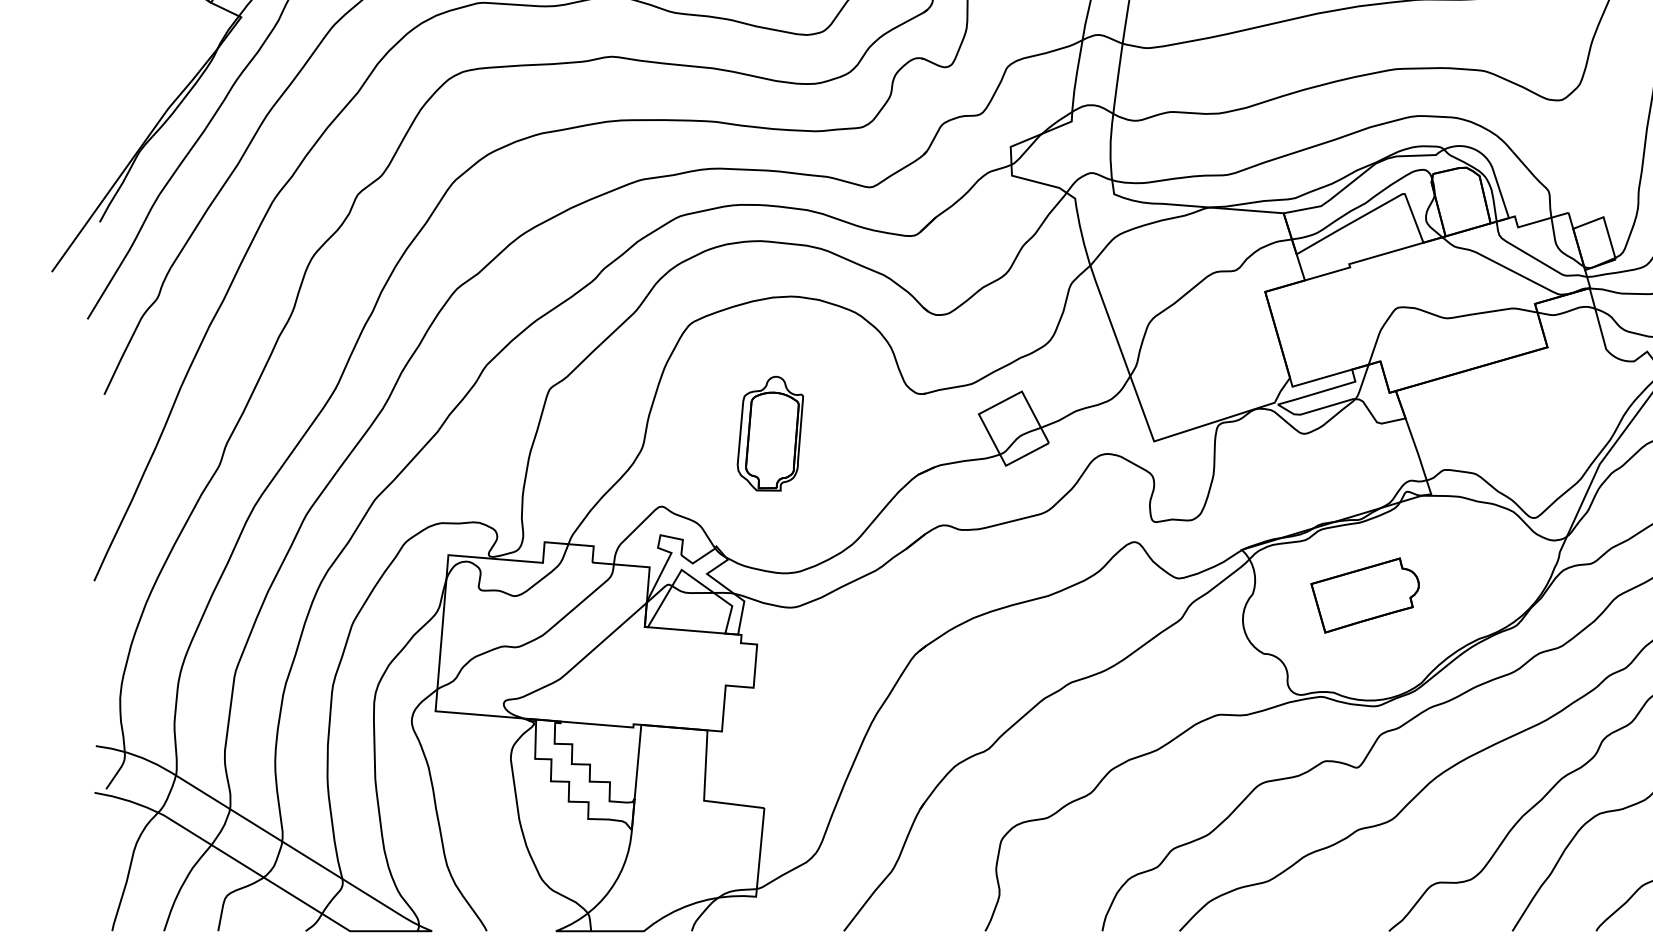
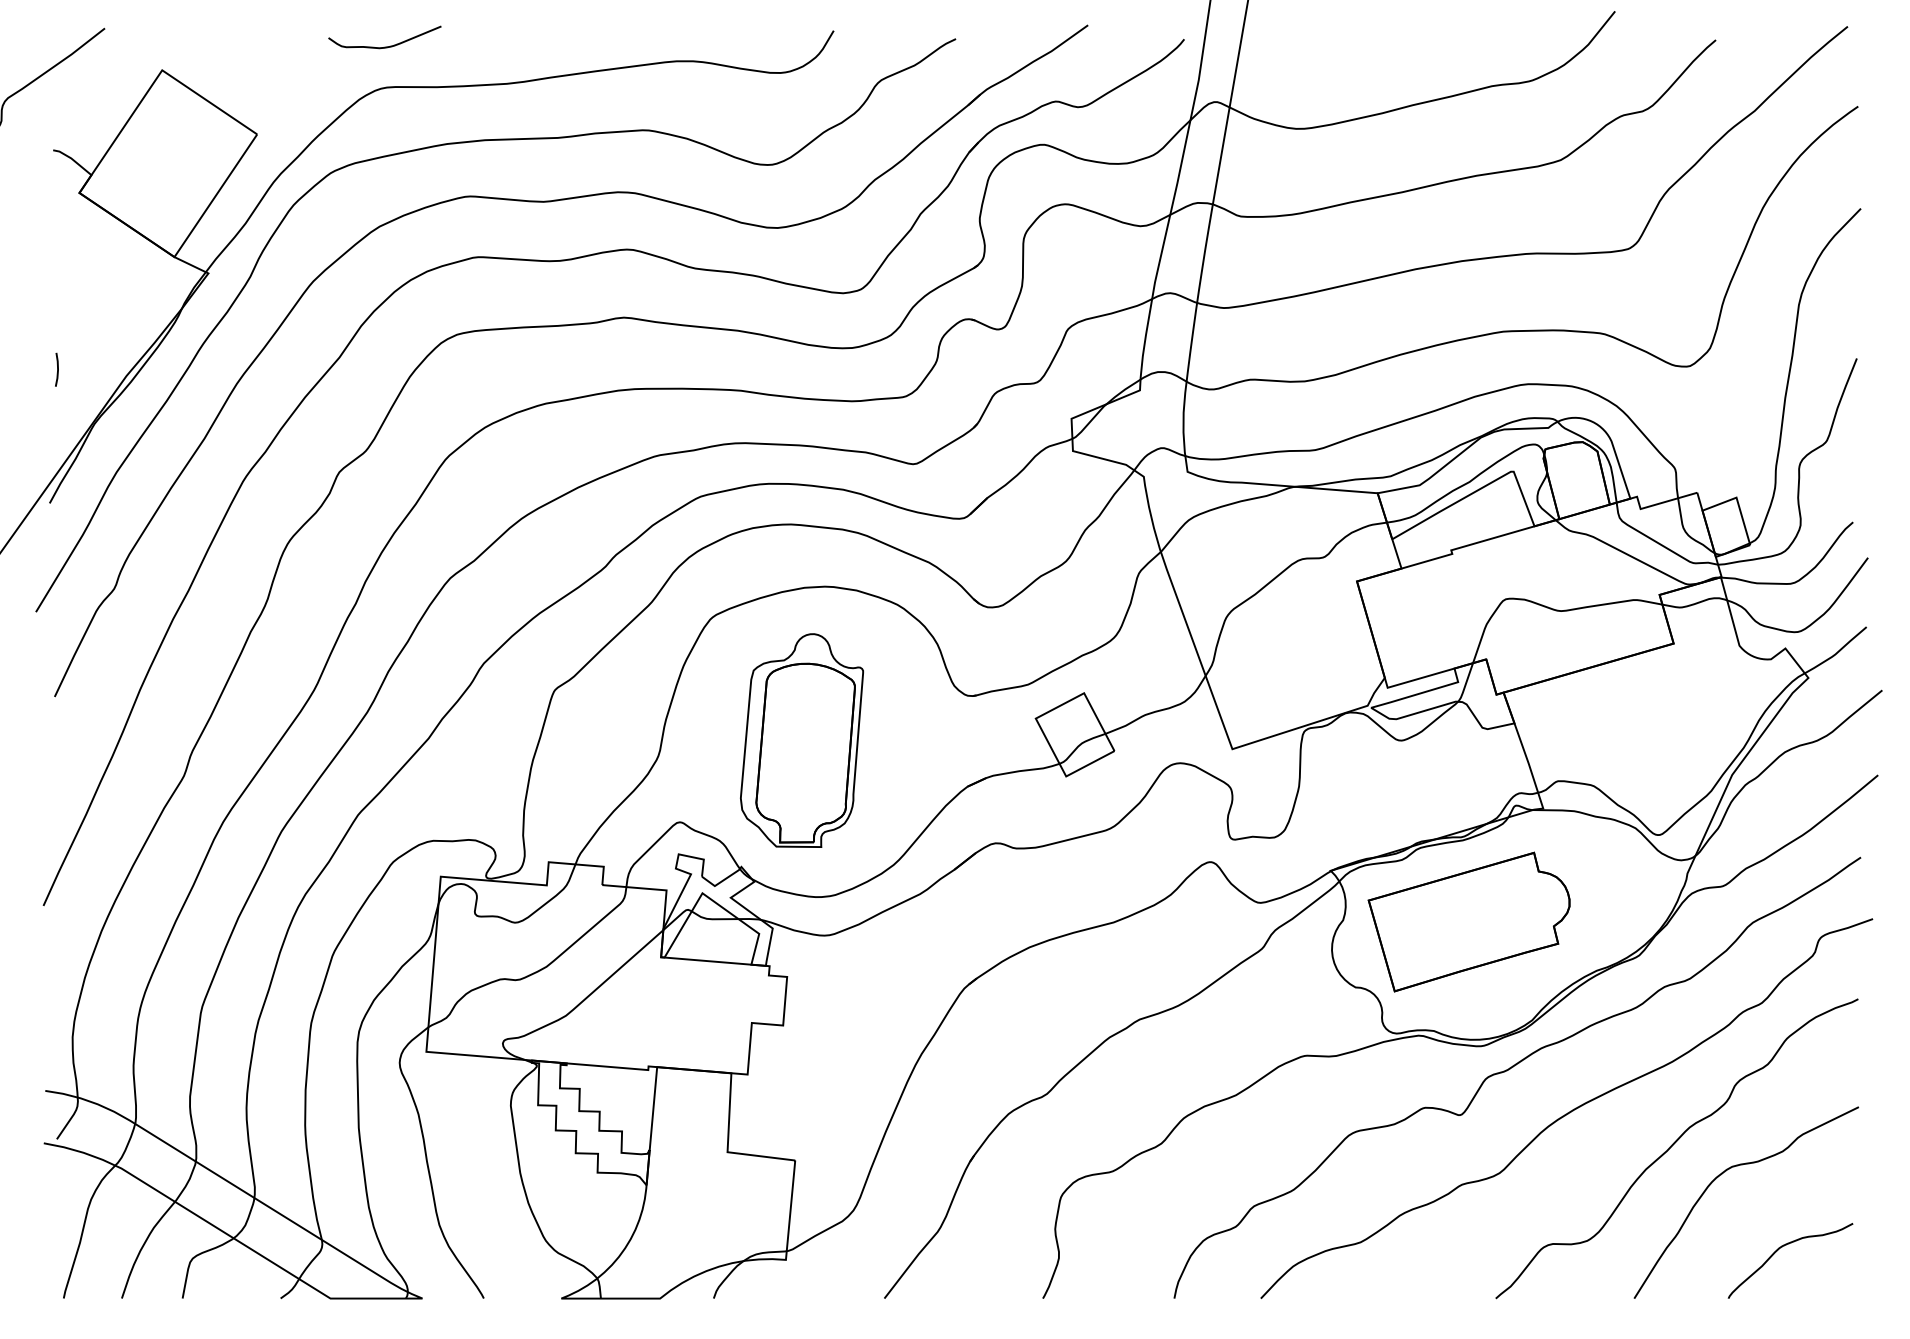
line: (106, 102) -> (57, 369), added
part: (769, 433) -> (801, 740), size x1.67
part: (1364, 595) -> (1468, 921), size x1.67

